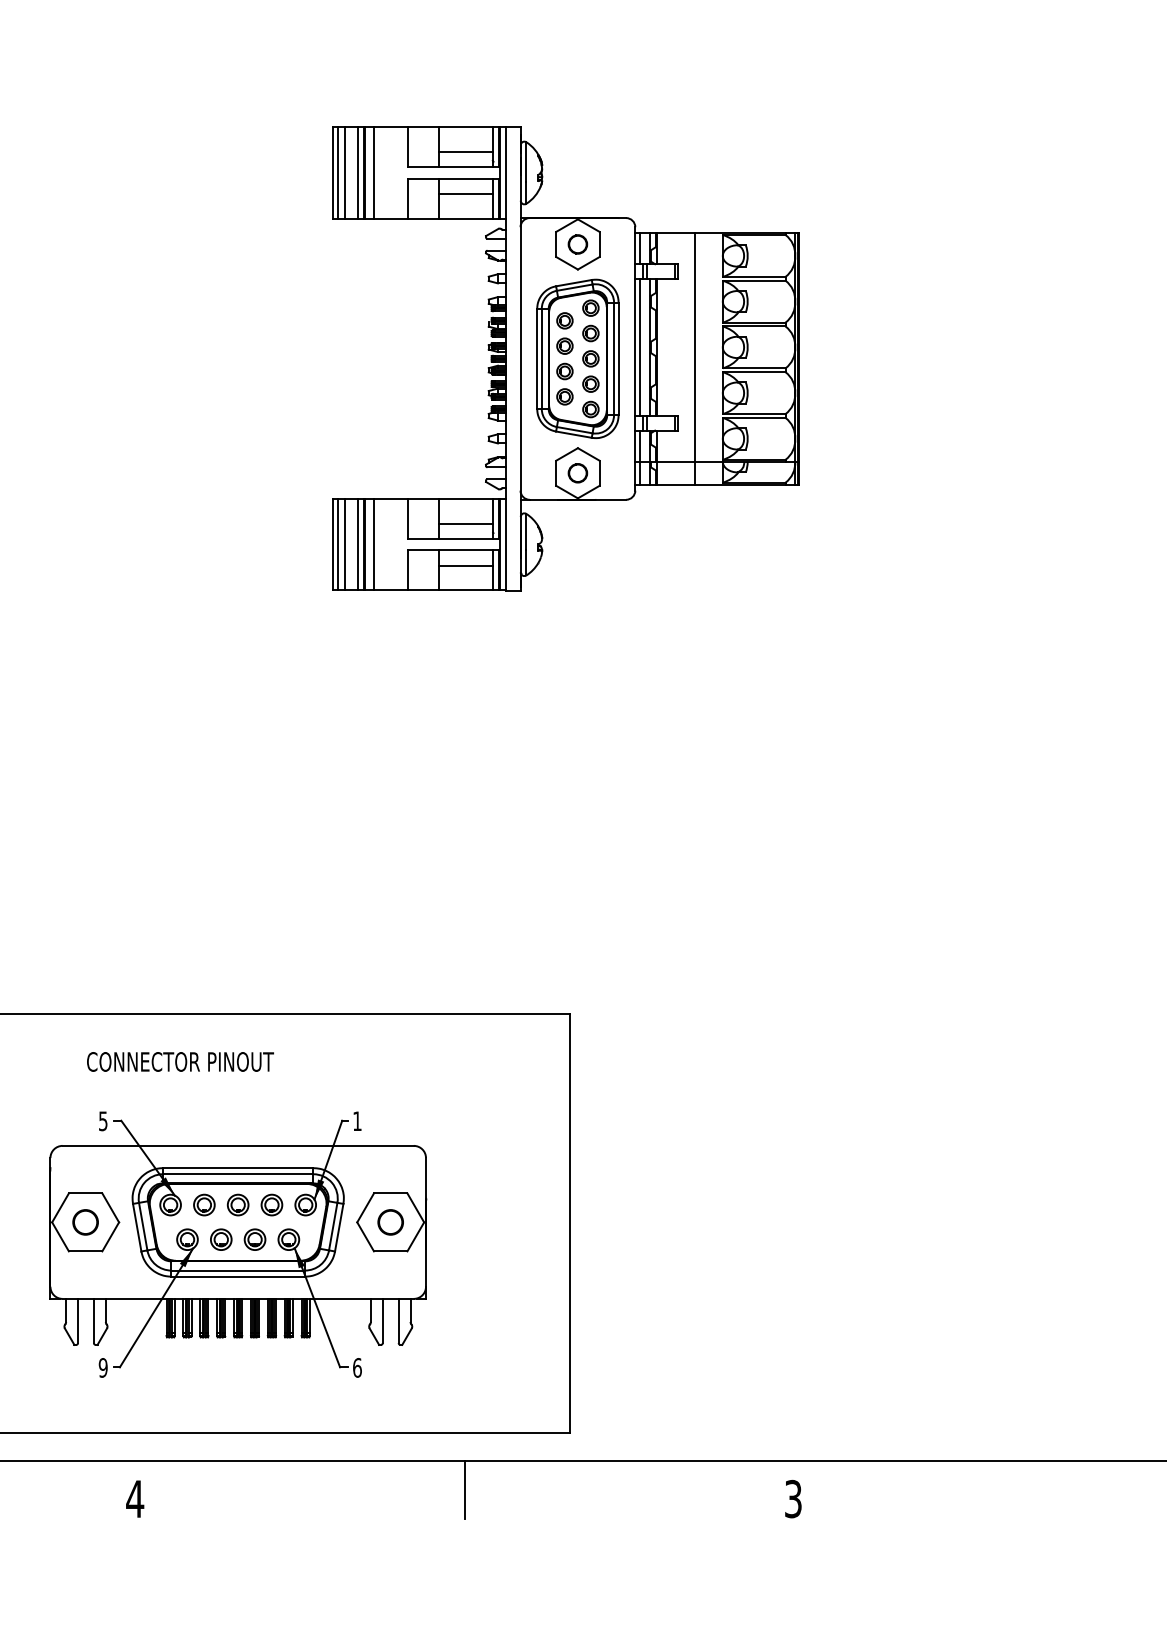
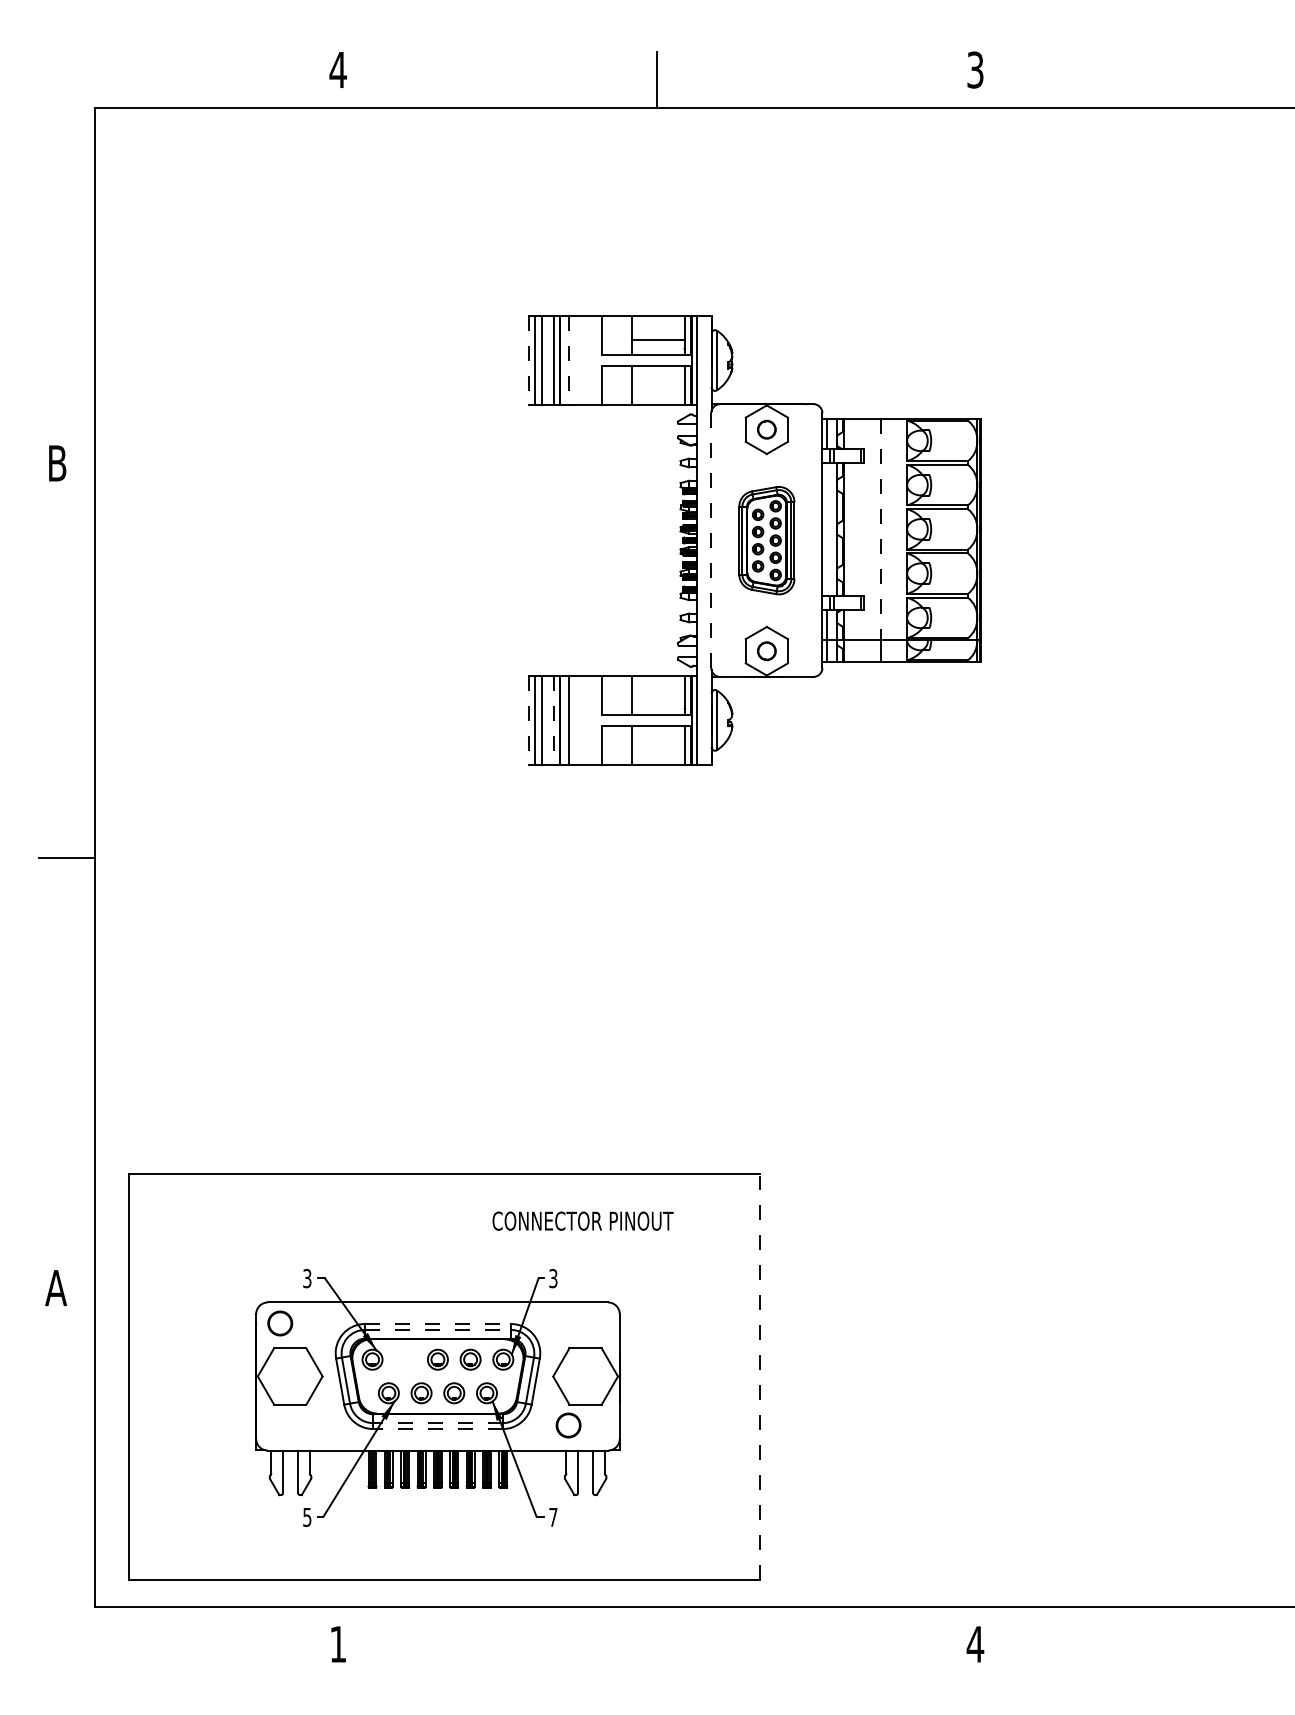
line: (332, 173) -> (529, 361), solid -> dashed
line: (374, 173) -> (569, 361), solid -> dashed
line: (466, 194) -> (658, 381), removed
line: (639, 347) -> (826, 529), removed
line: (695, 347) -> (880, 529), solid -> dashed
line: (520, 358) -> (711, 540), solid -> dashed
part: (577, 358) -> (766, 540), size x0.7
line: (466, 523) -> (658, 699), removed
line: (332, 544) -> (529, 720), solid -> dashed
line: (358, 544) -> (554, 720), solid -> dashed
line: (466, 565) -> (658, 740), removed
text: (179, 1061) -> (582, 1220), moved
text: (103, 1121) -> (307, 1278), 5 -> 3
text: (357, 1121) -> (553, 1278), 1 -> 3
line: (237, 1167) -> (437, 1323), solid -> dashed
line: (237, 1173) -> (437, 1329), solid -> dashed
part: (204, 1204) -> (405, 1359), removed
part: (85, 1222) -> (280, 1323), moved
part: (390, 1222) -> (568, 1425), moved
line: (570, 1223) -> (759, 1377), solid -> dashed
line: (237, 1270) -> (437, 1423), solid -> dashed
line: (237, 1277) -> (437, 1429), solid -> dashed
text: (103, 1366) -> (307, 1516), 9 -> 5
text: (357, 1368) -> (553, 1517), 6 -> 7
line: (464, 1489) -> (657, 1635), removed
text: (793, 1498) -> (975, 1643), 3 -> 4
text: (134, 1499) -> (337, 1644), 4 -> 1

